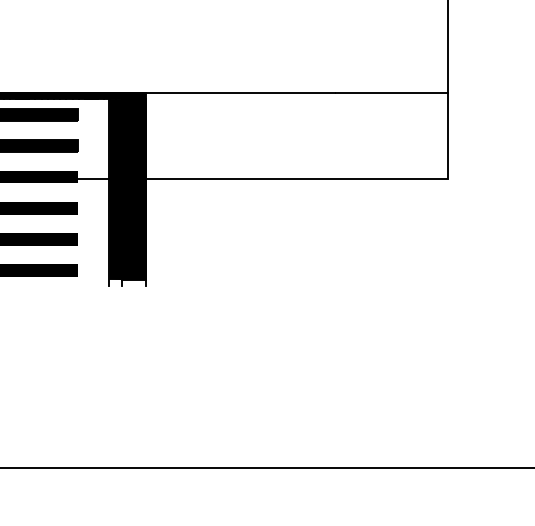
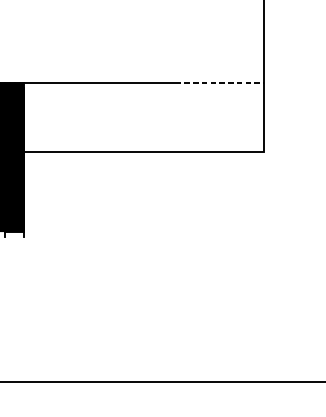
line: (392, 93) -> (220, 83), solid -> dashed

